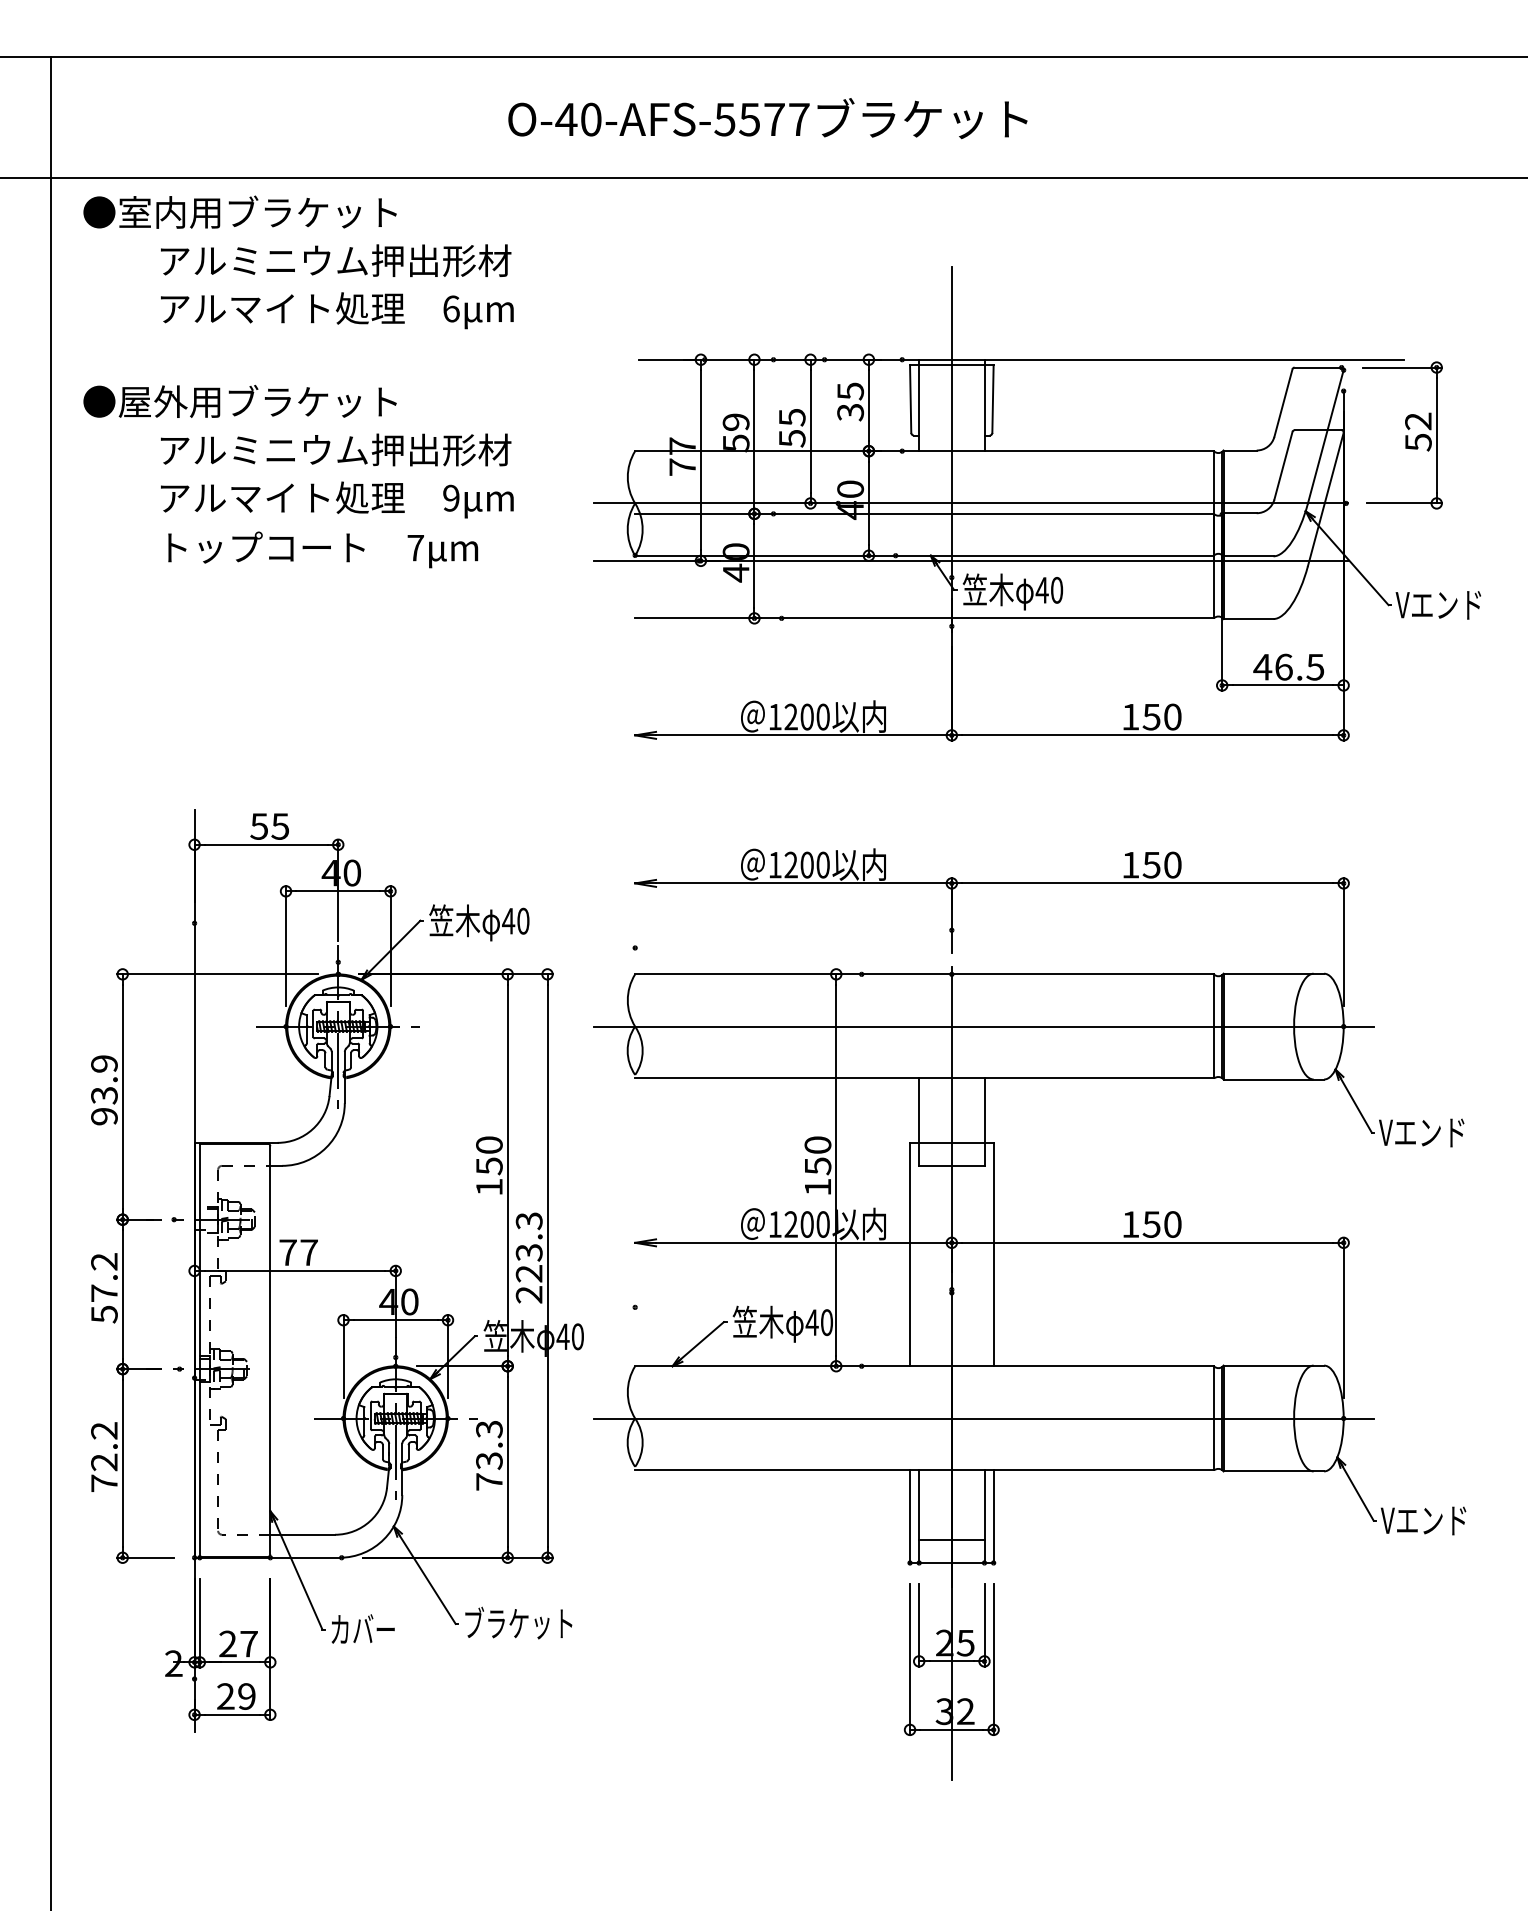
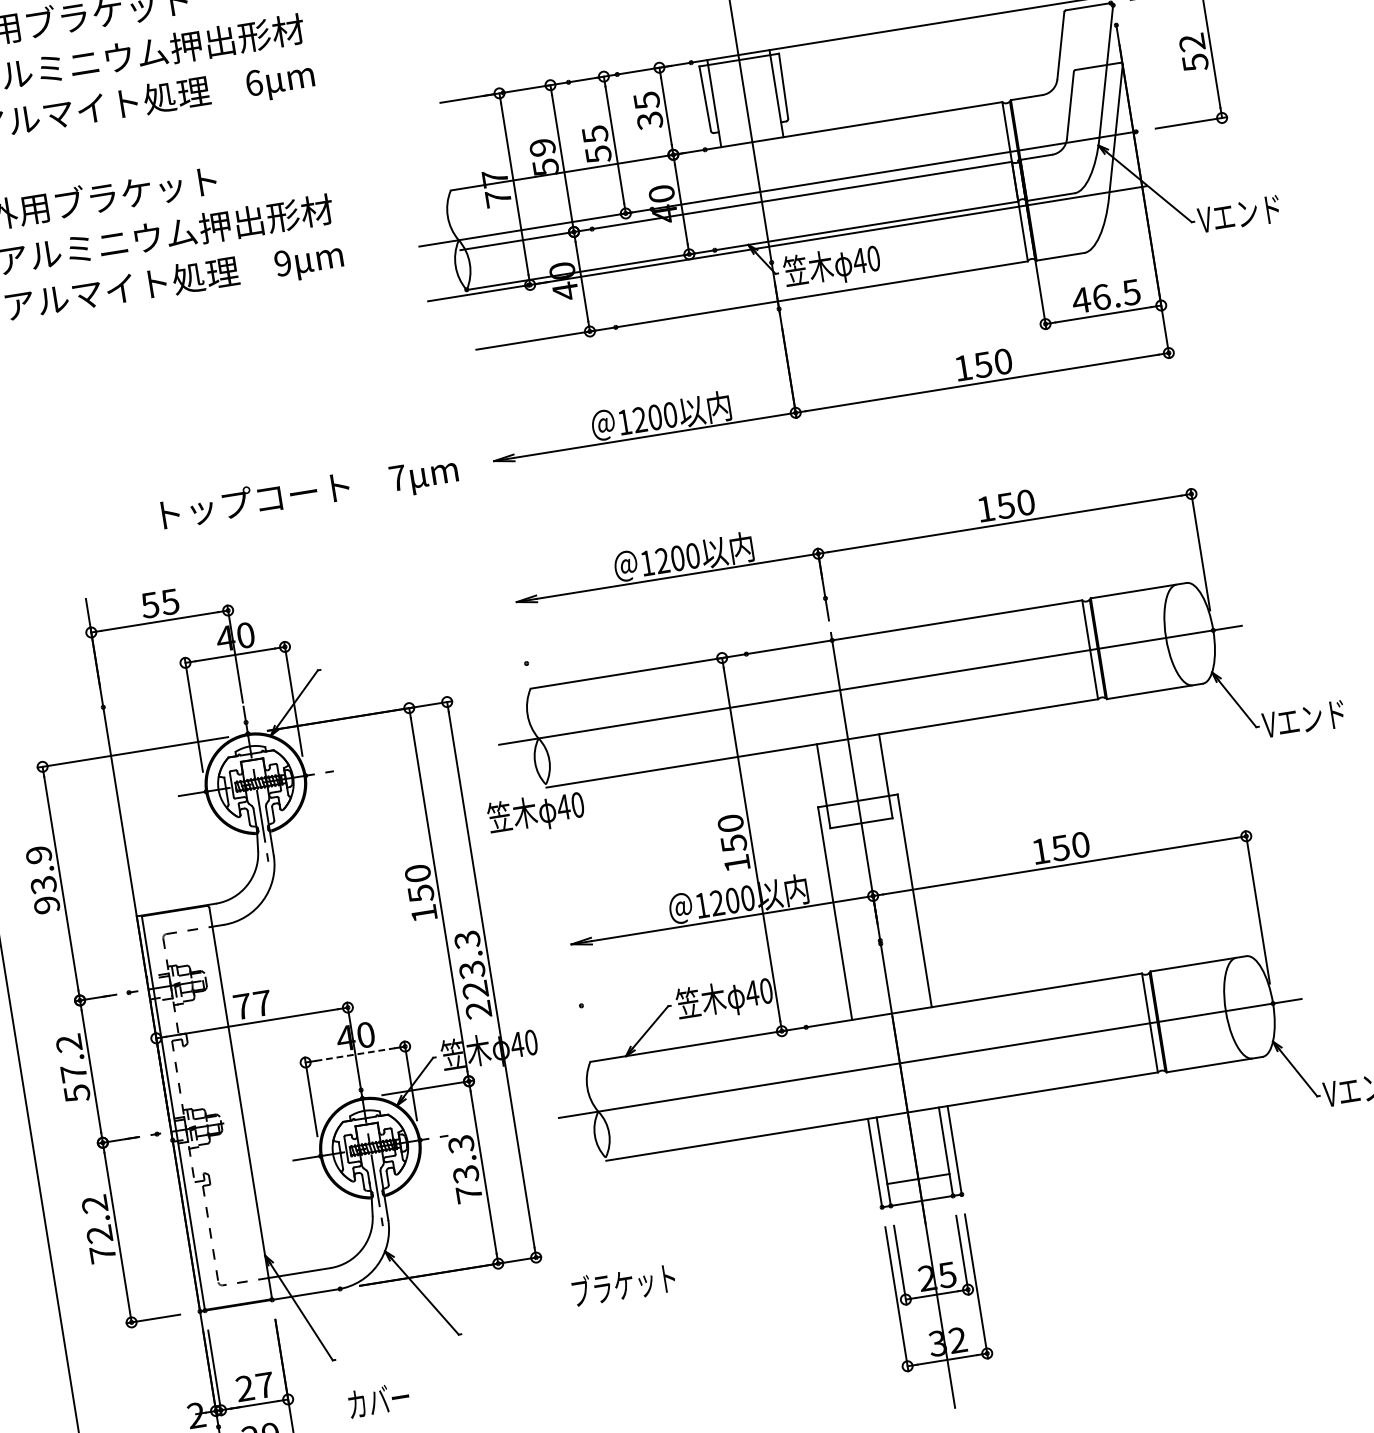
text: (323, 549) -> (310, 493), moved
text: (479, 922) -> (536, 812), moved
line: (395, 1320) -> (355, 1054), solid -> dashed
text: (518, 1622) -> (623, 1284), moved
text: (362, 1628) -> (378, 1399), moved

